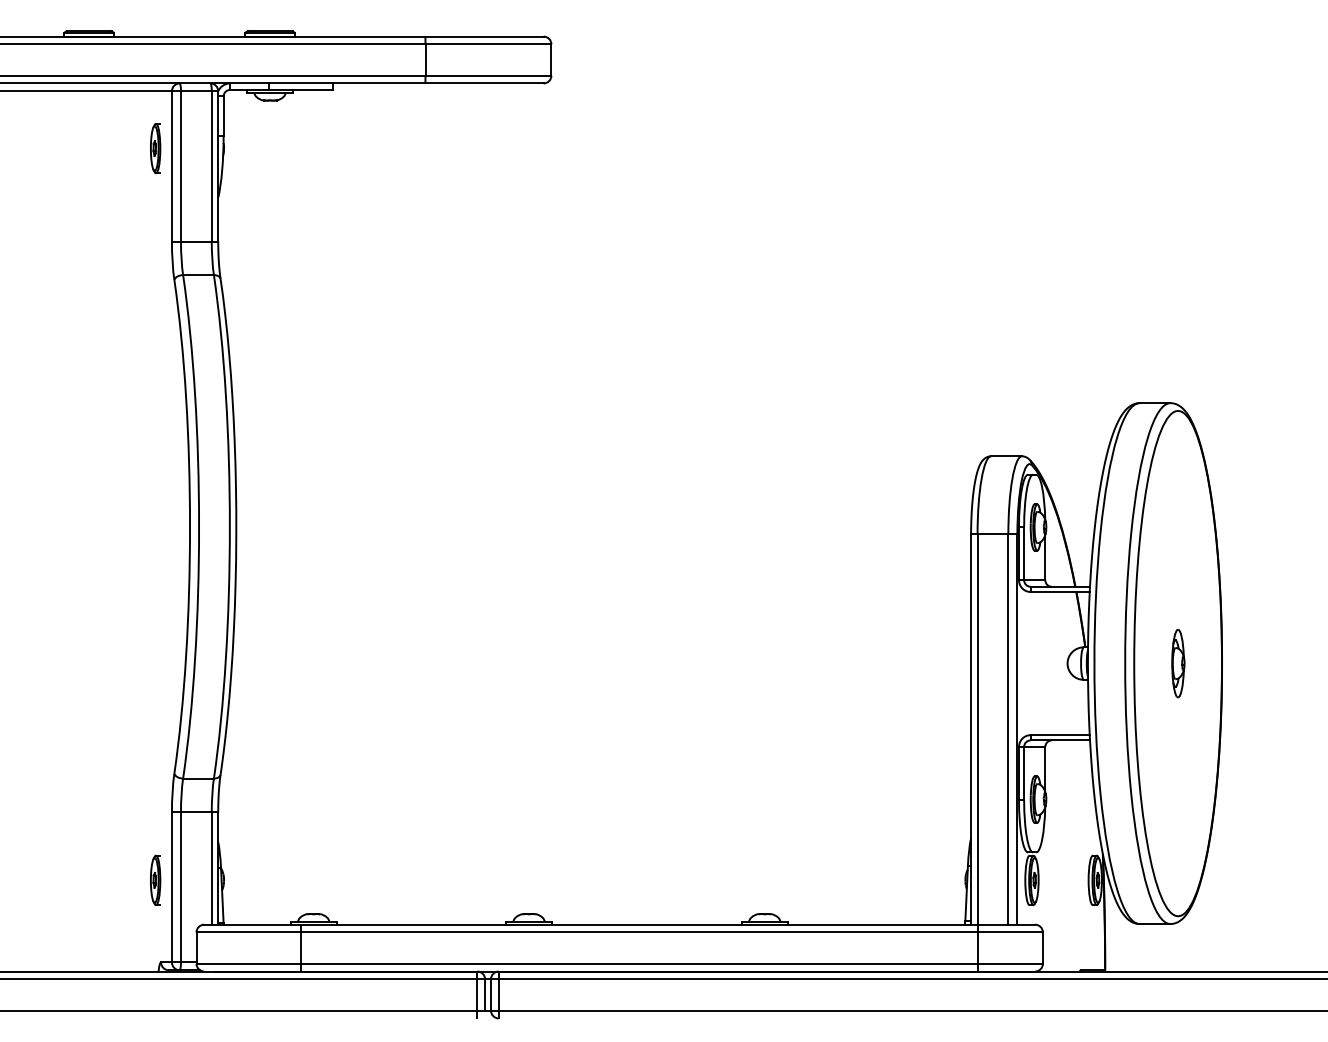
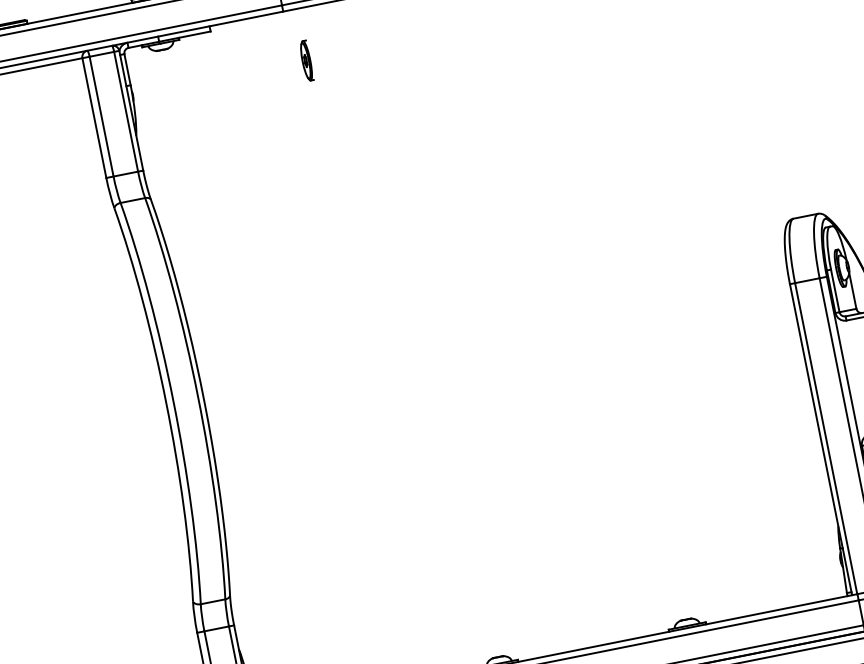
part: (155, 148) -> (306, 60), moved

